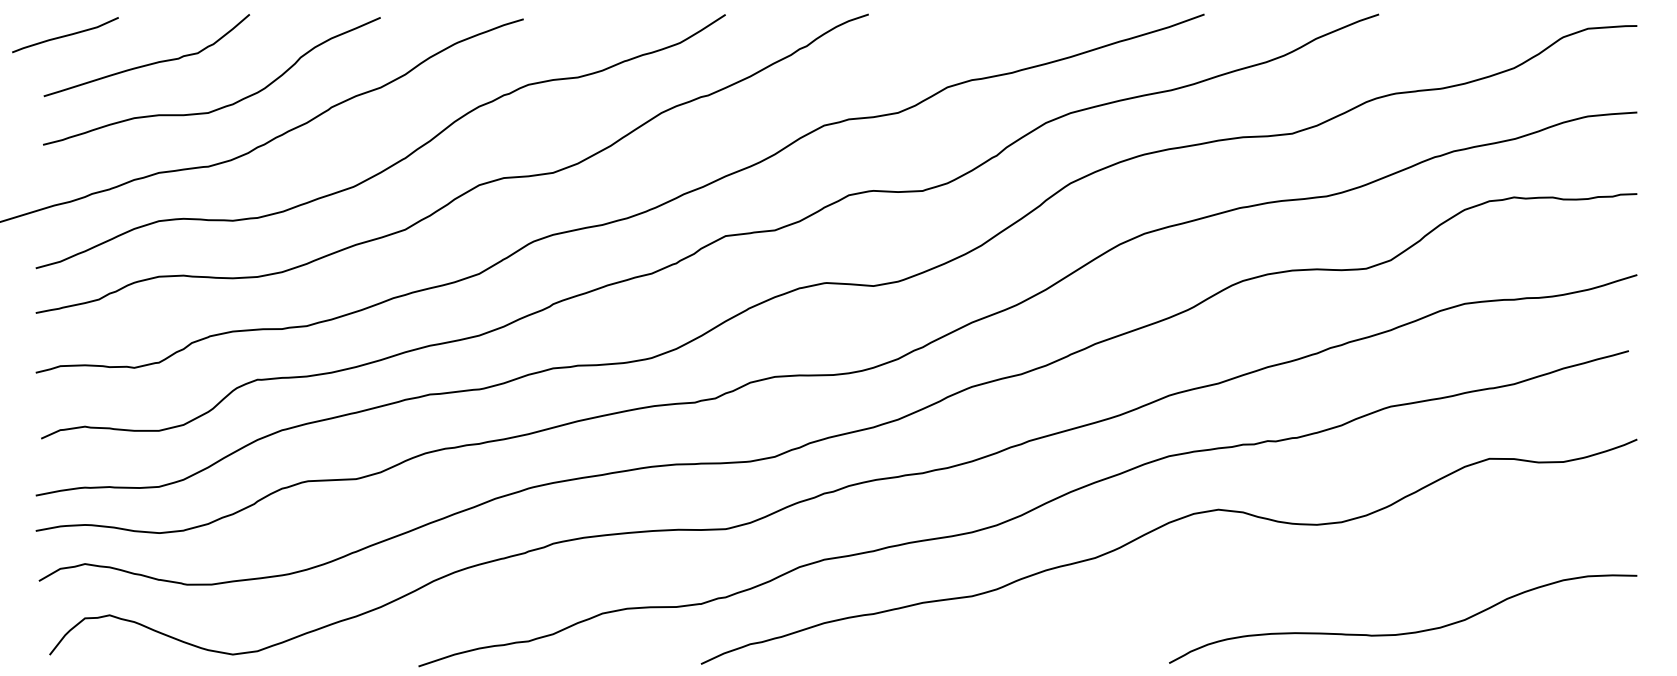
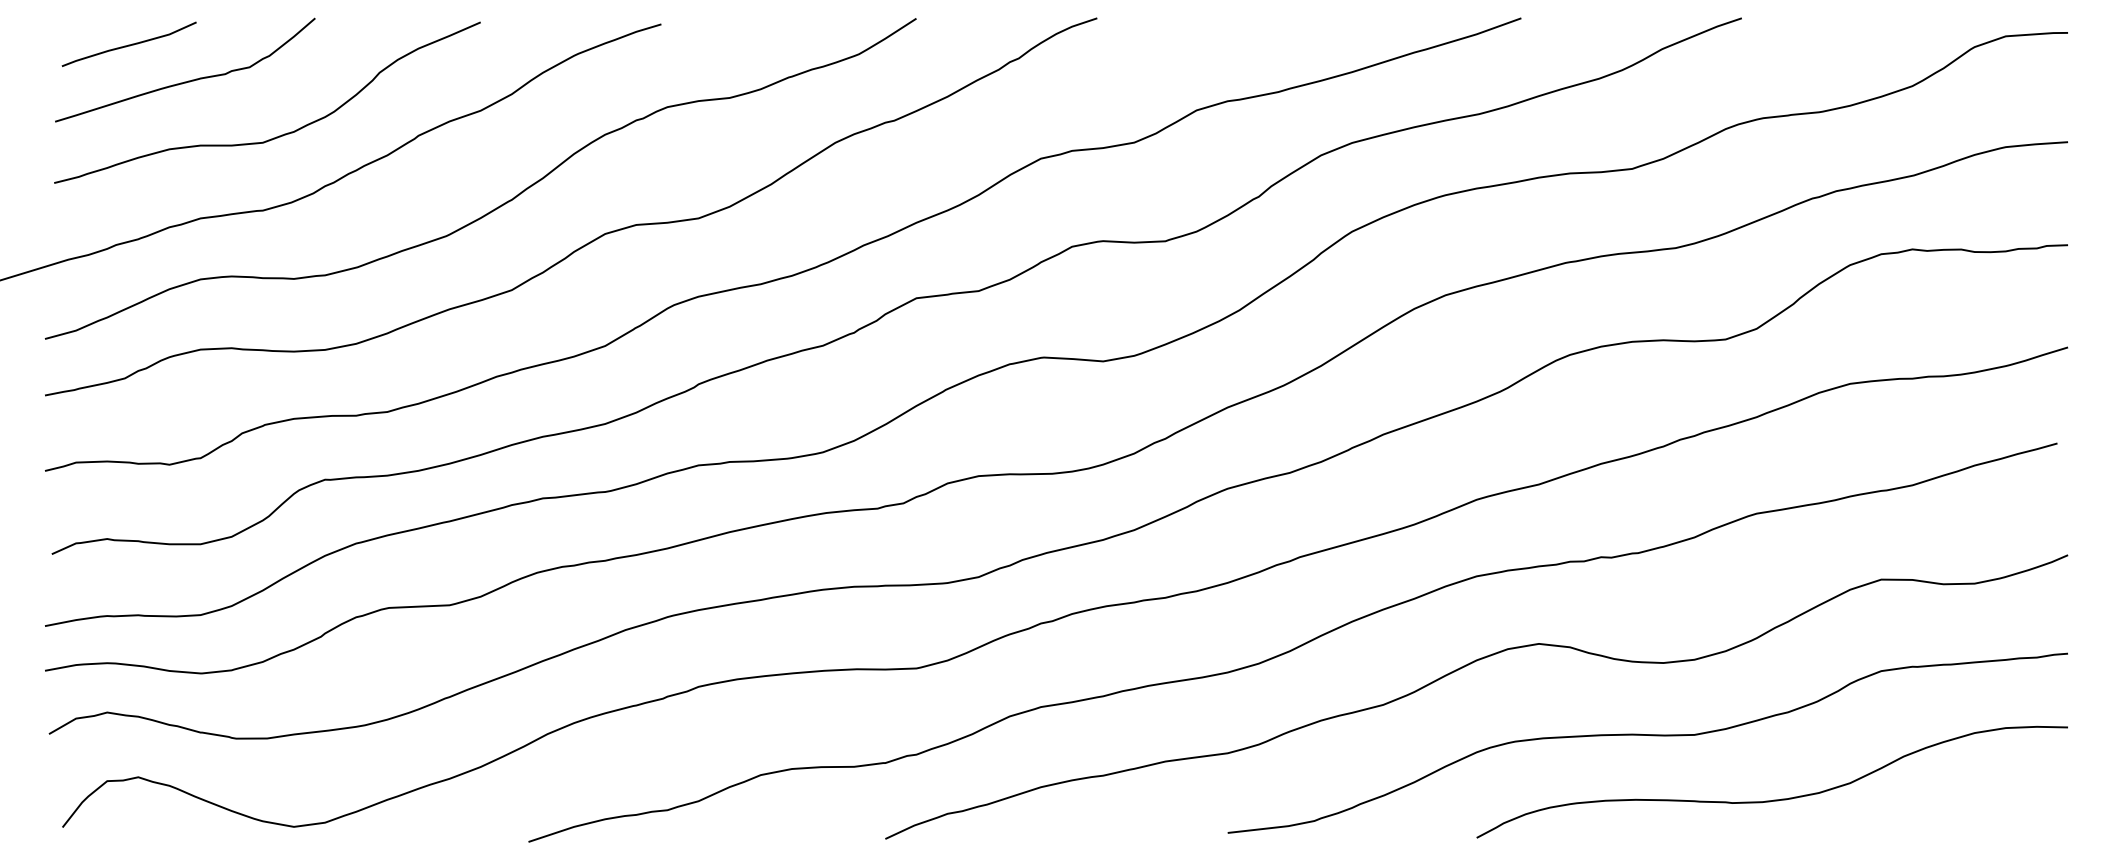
curve: (65, 35) -> (129, 44), moved
curve: (1304, 582) -> (1647, 735), added

